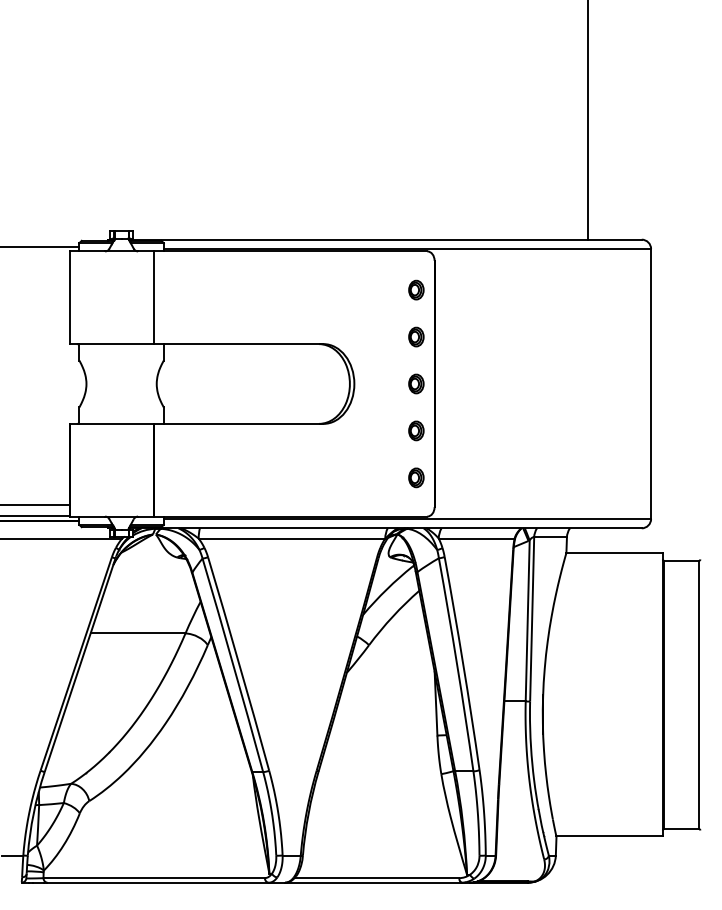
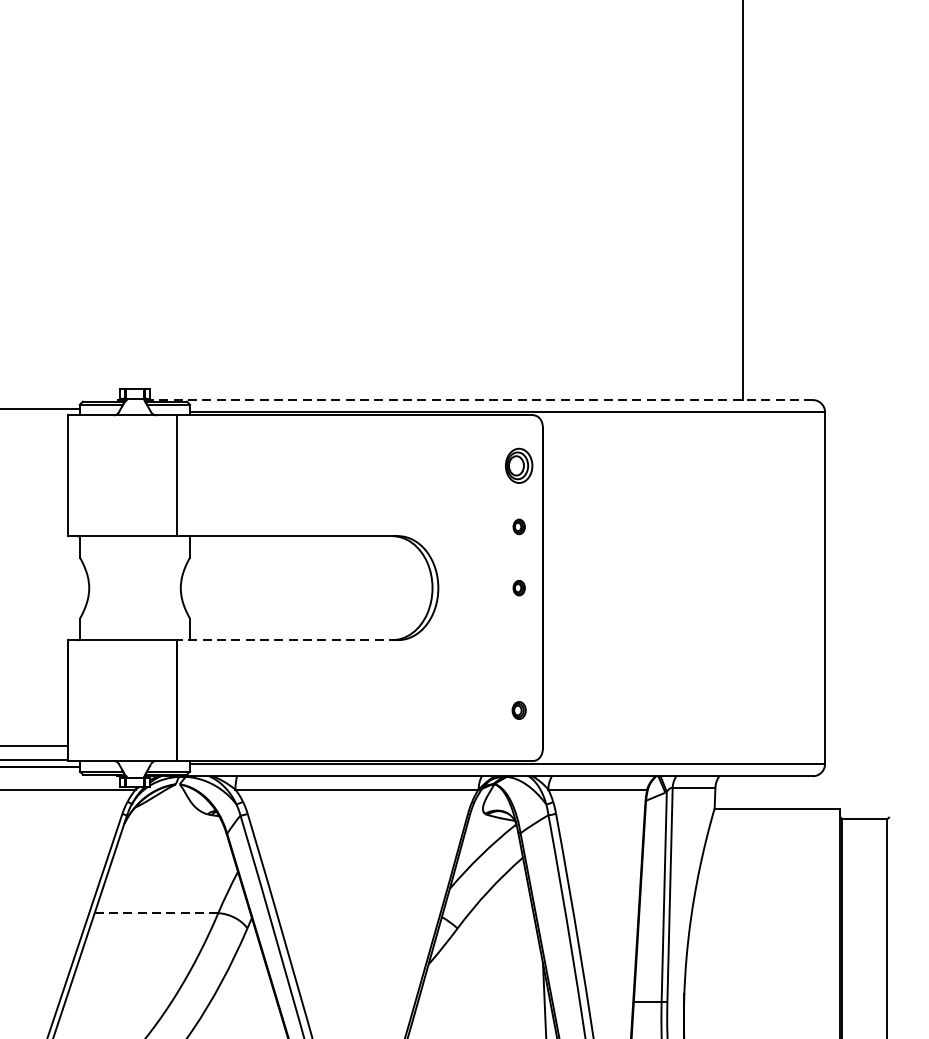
line: (385, 239) -> (478, 399), solid -> dashed
part: (416, 289) -> (519, 464), size x1.4
part: (416, 336) -> (519, 526), size x0.6
part: (416, 383) -> (519, 587), size x0.6
line: (238, 423) -> (287, 639), solid -> dashed
part: (416, 430) -> (519, 648), removed
part: (416, 477) -> (519, 709), size x0.7
line: (137, 633) -> (155, 913), solid -> dashed

